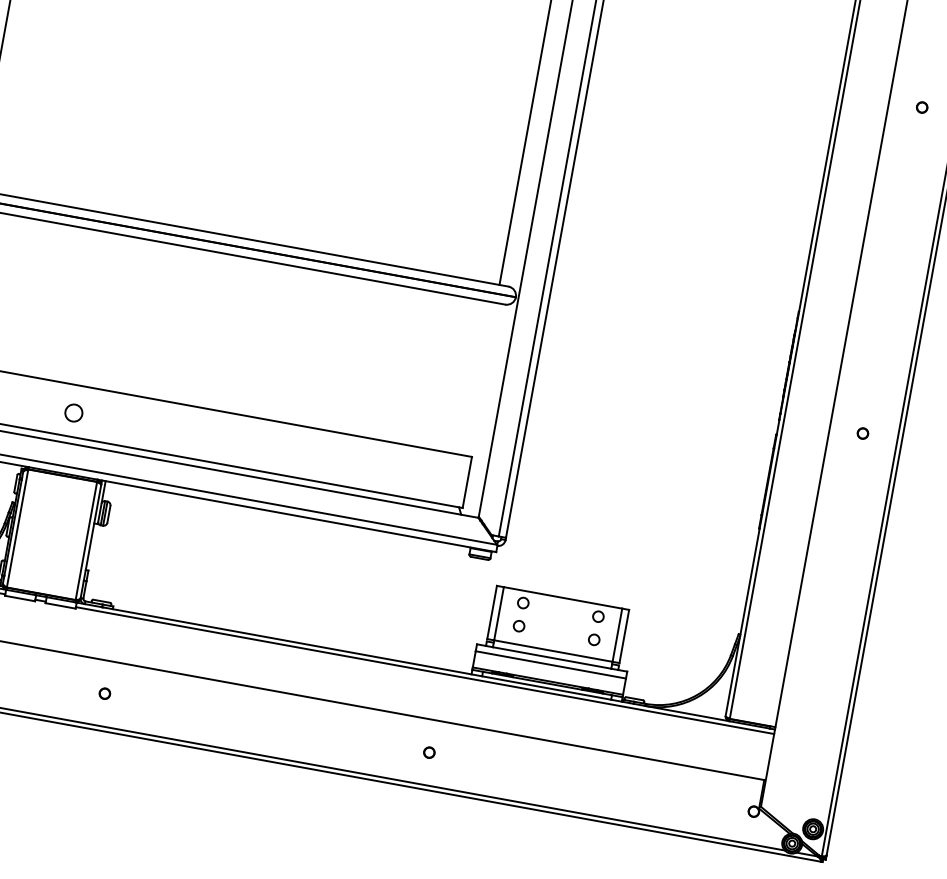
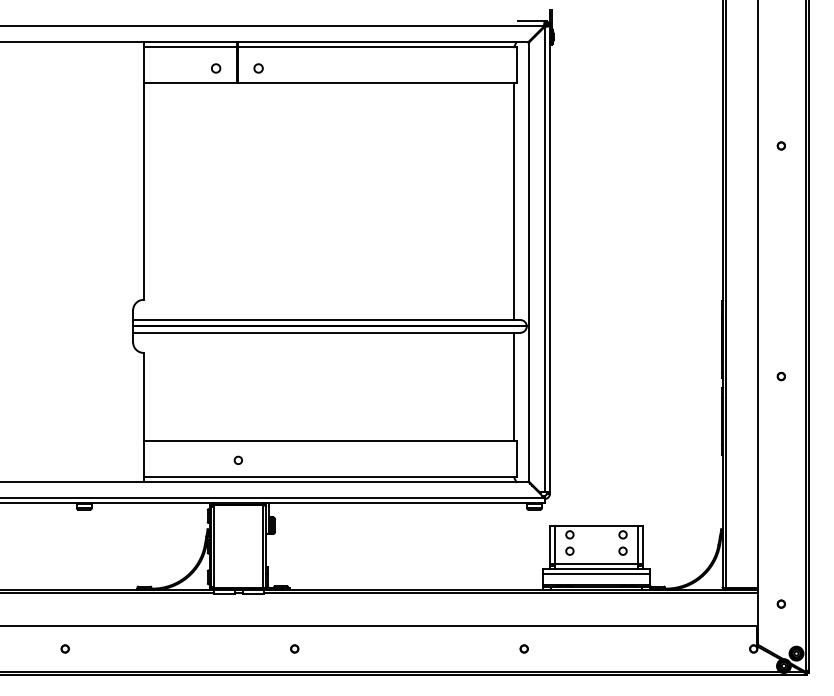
line: (483, 379) -> (514, 386), added
part: (72, 411) -> (237, 459), size x0.62
part: (803, 754) -> (780, 603), added

